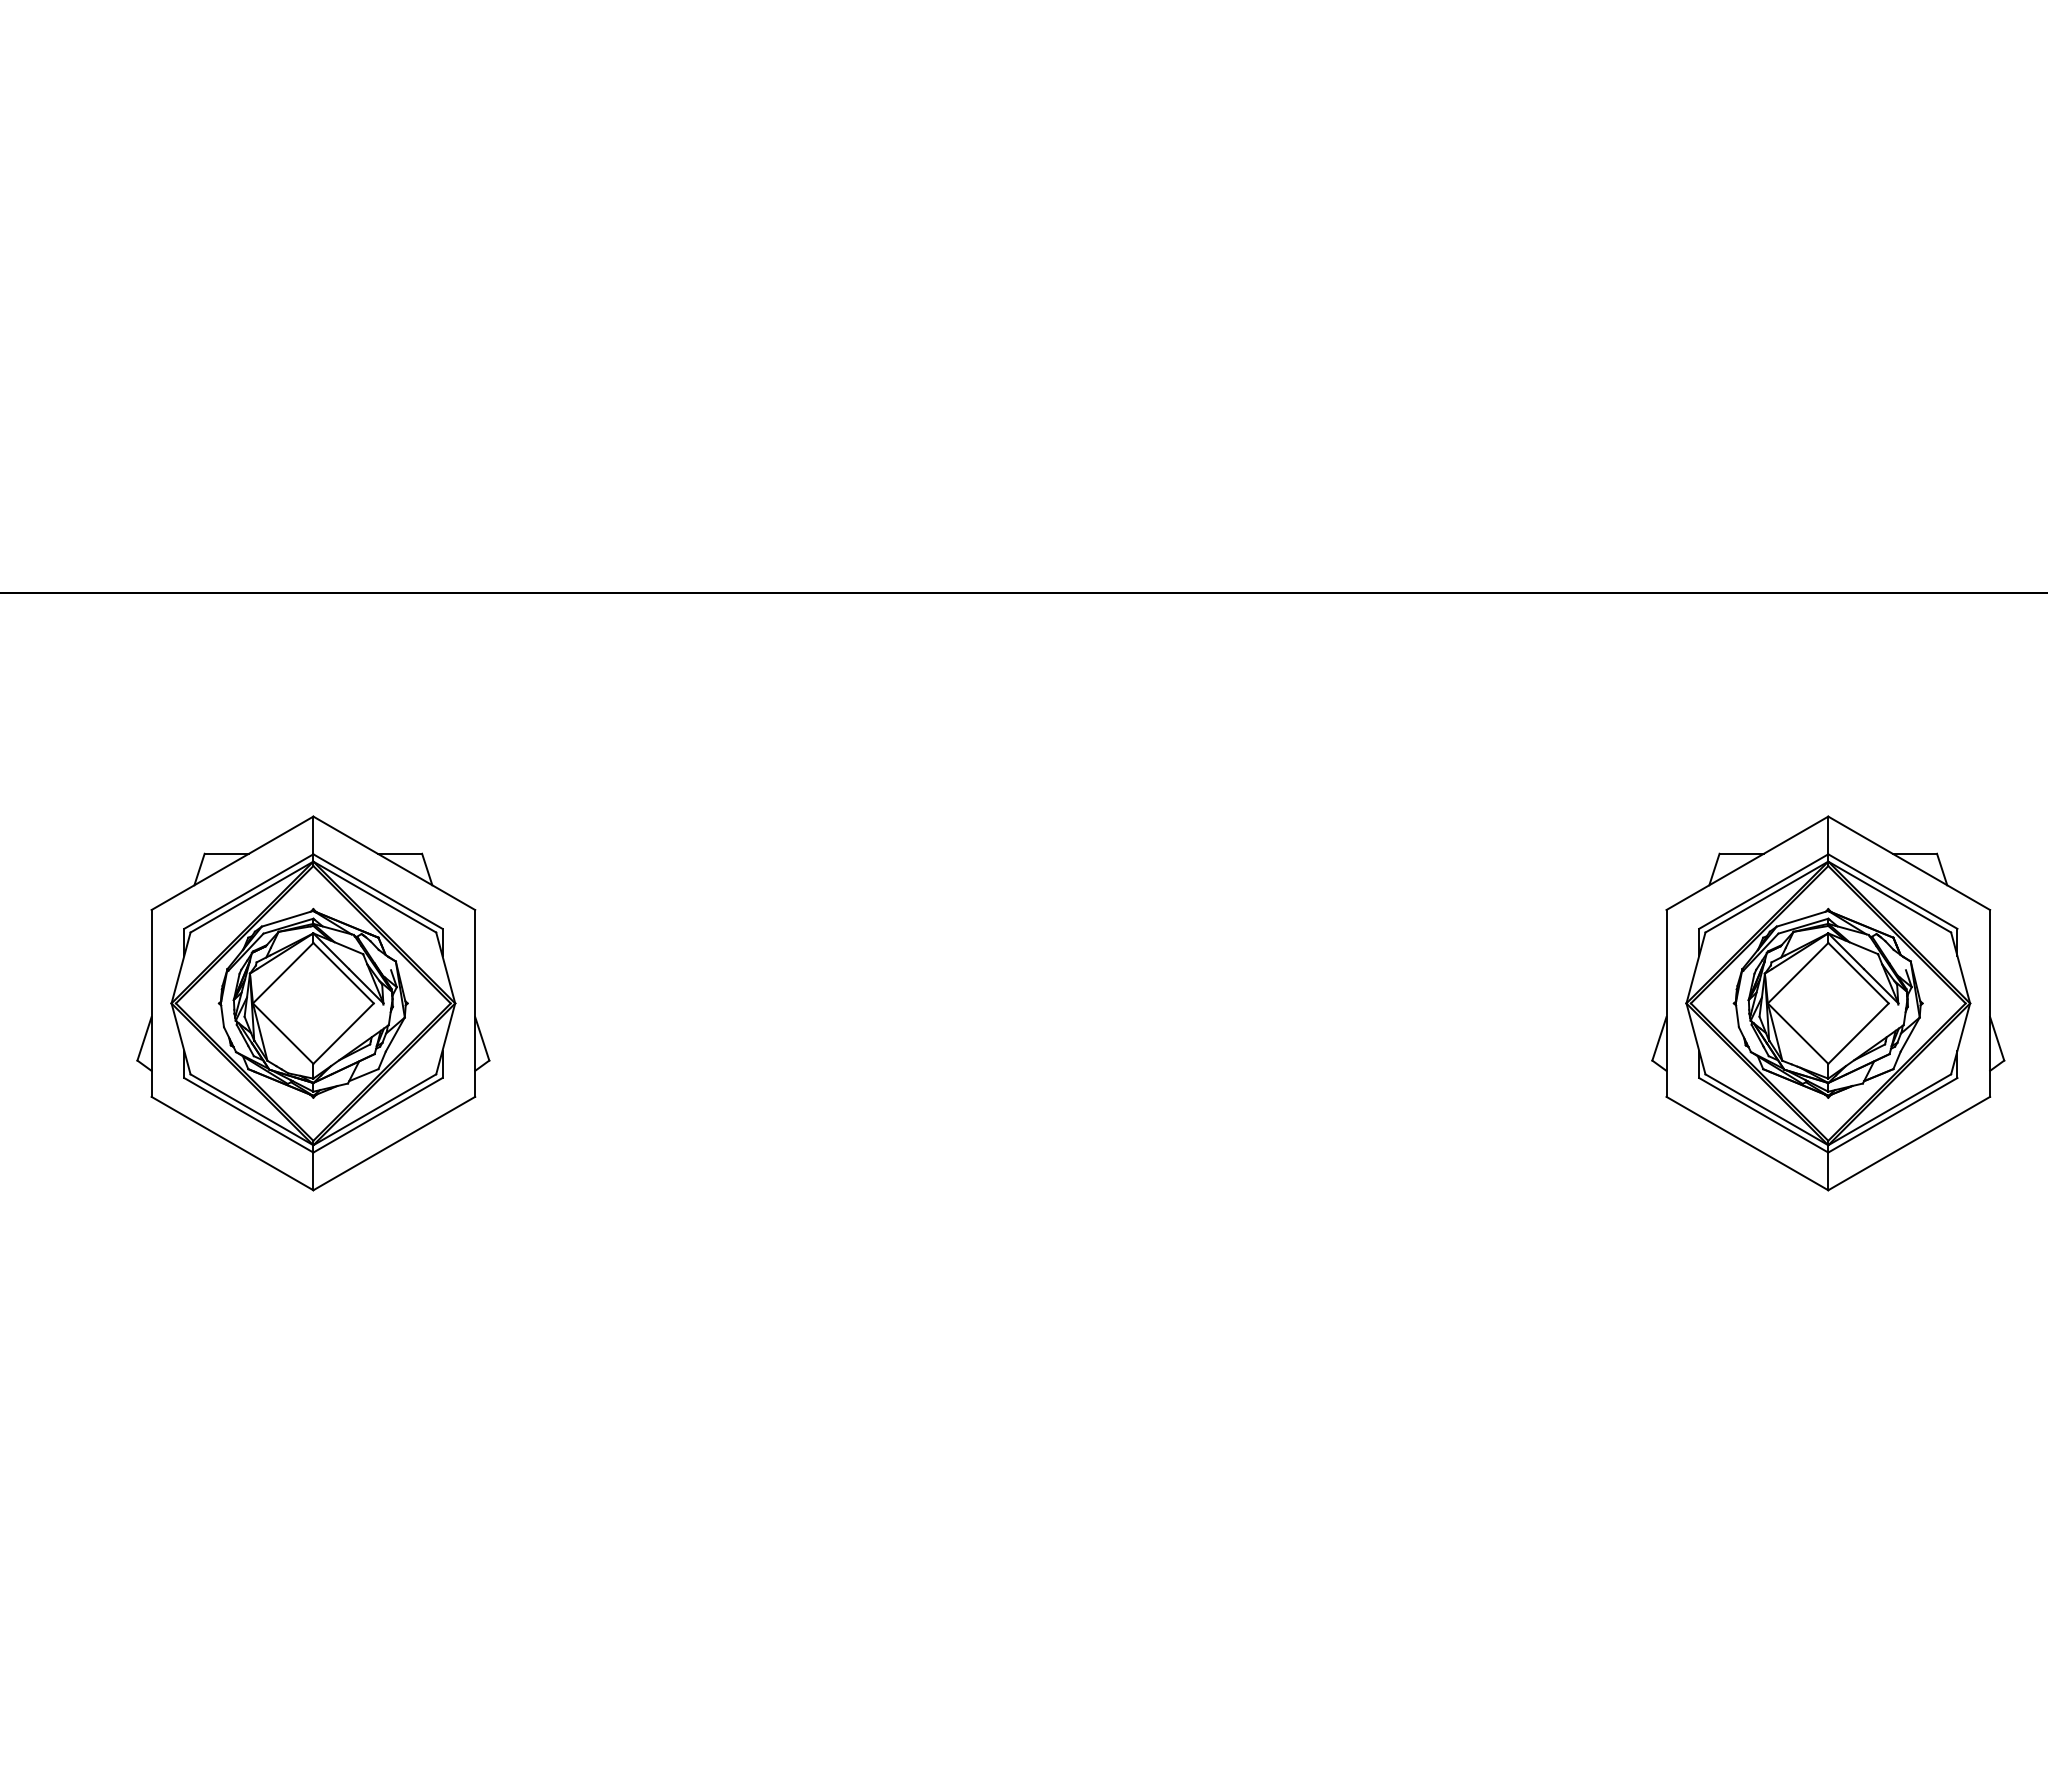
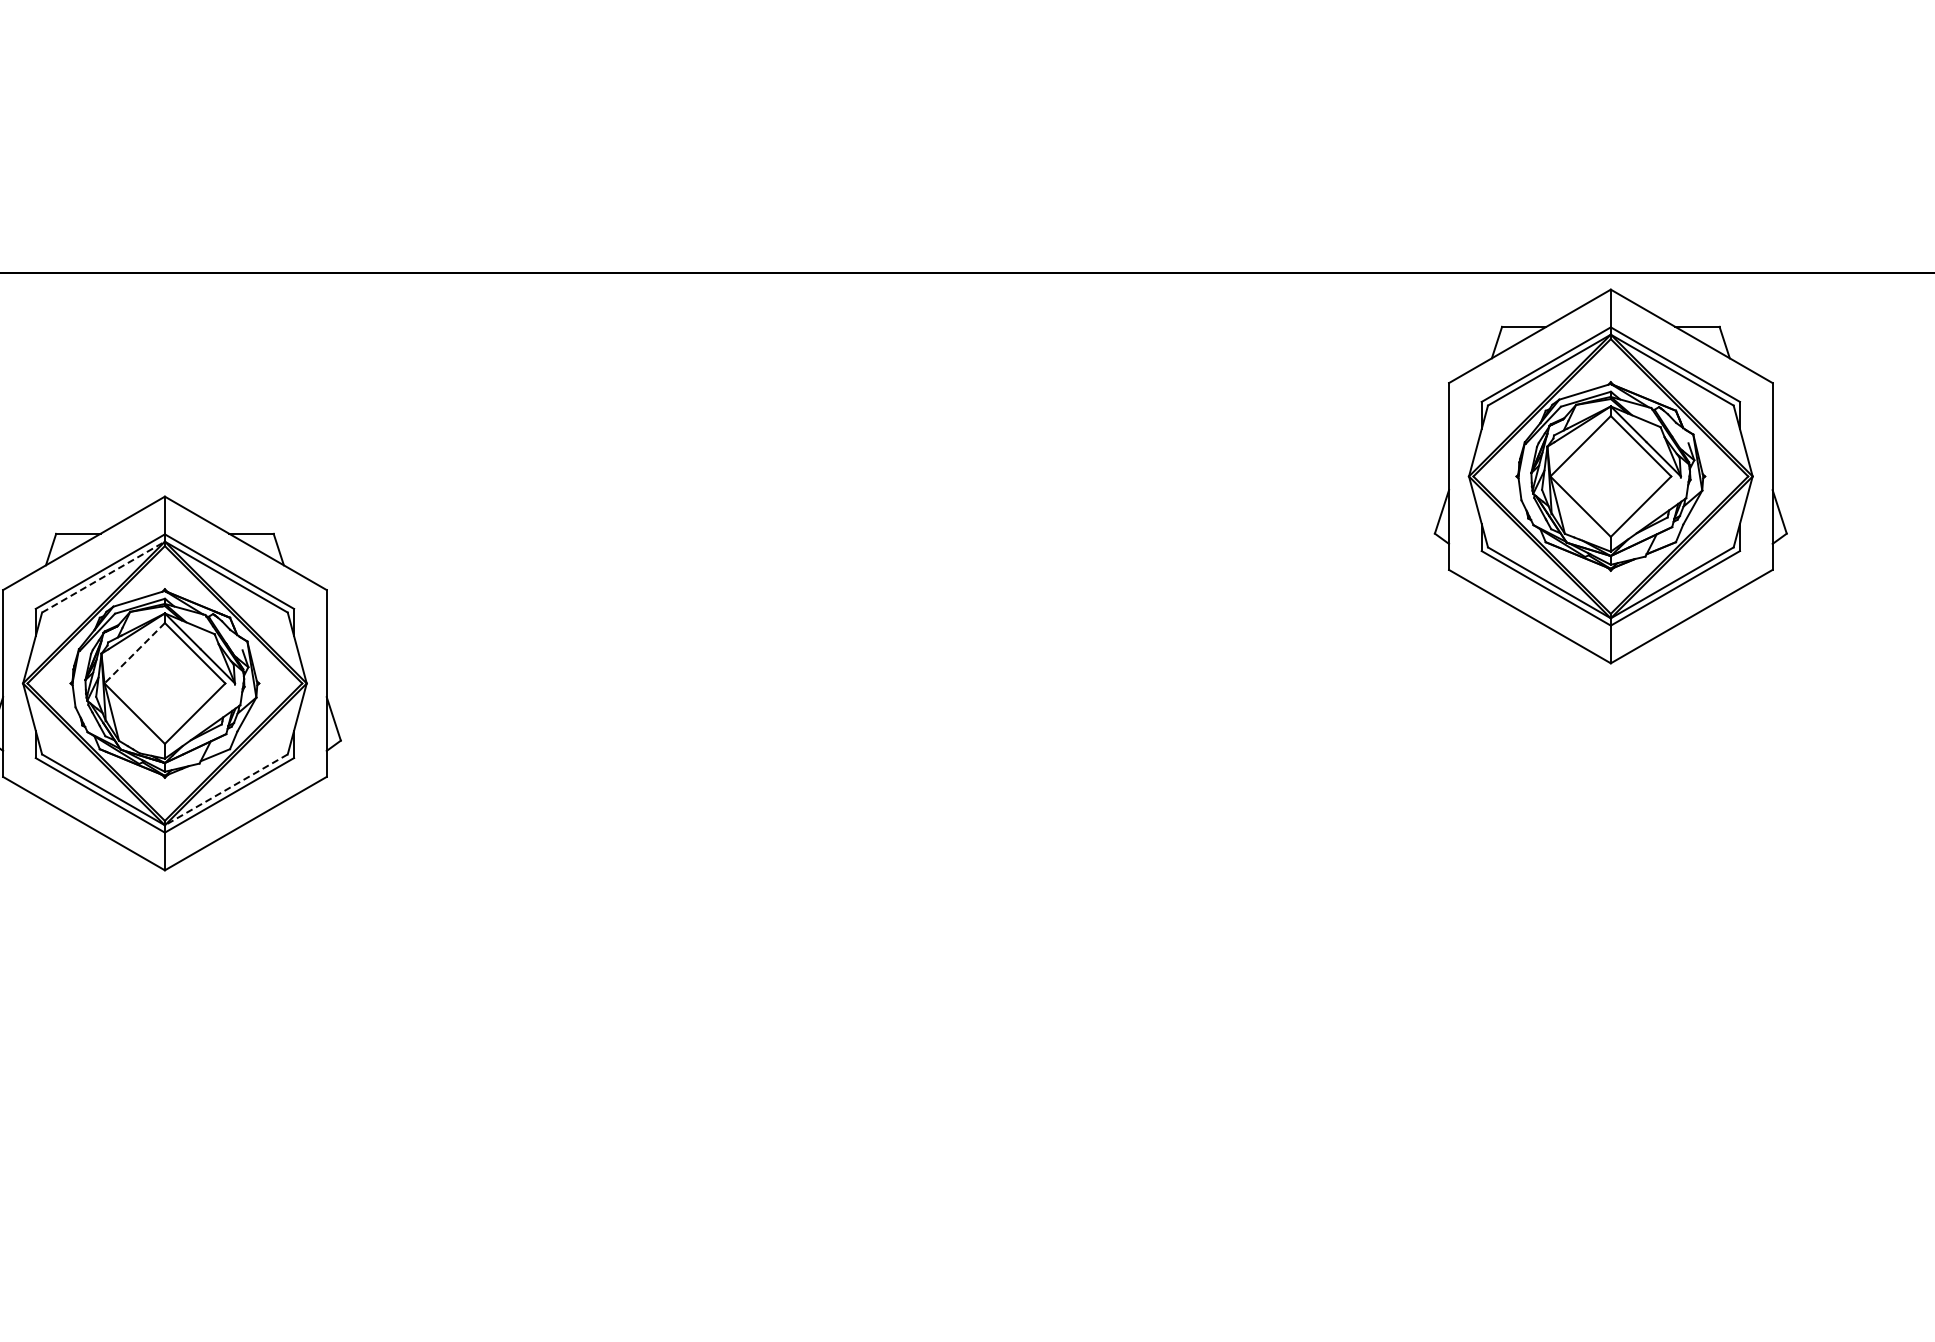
line: (251, 897) -> (103, 577), solid -> dashed
line: (283, 973) -> (135, 653), solid -> dashed
part: (1828, 1003) -> (1611, 476), moved
line: (374, 1109) -> (226, 789), solid -> dashed

